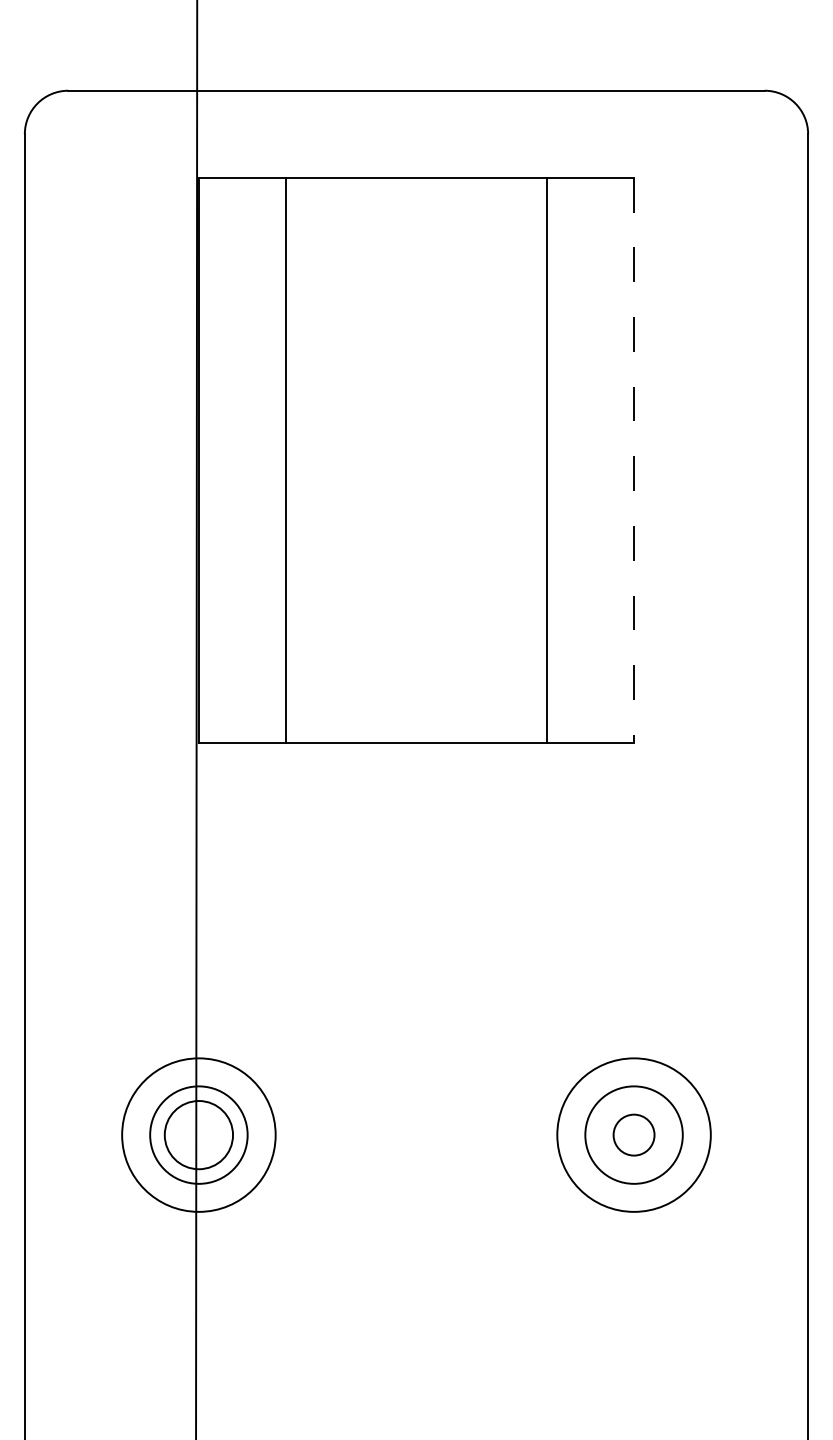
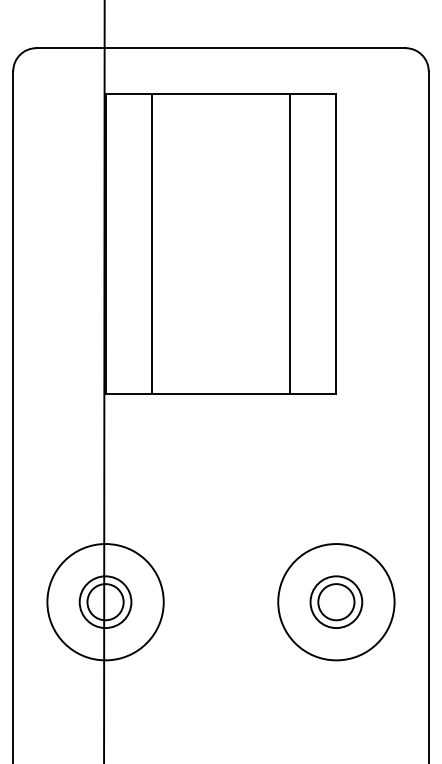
line: (634, 460) -> (336, 244), dashed -> solid
circle: (198, 1135) -> (105, 602), size x1.43
circle: (634, 1135) -> (336, 602), size x1.43
circle: (634, 1135) -> (336, 602), size x1.67

